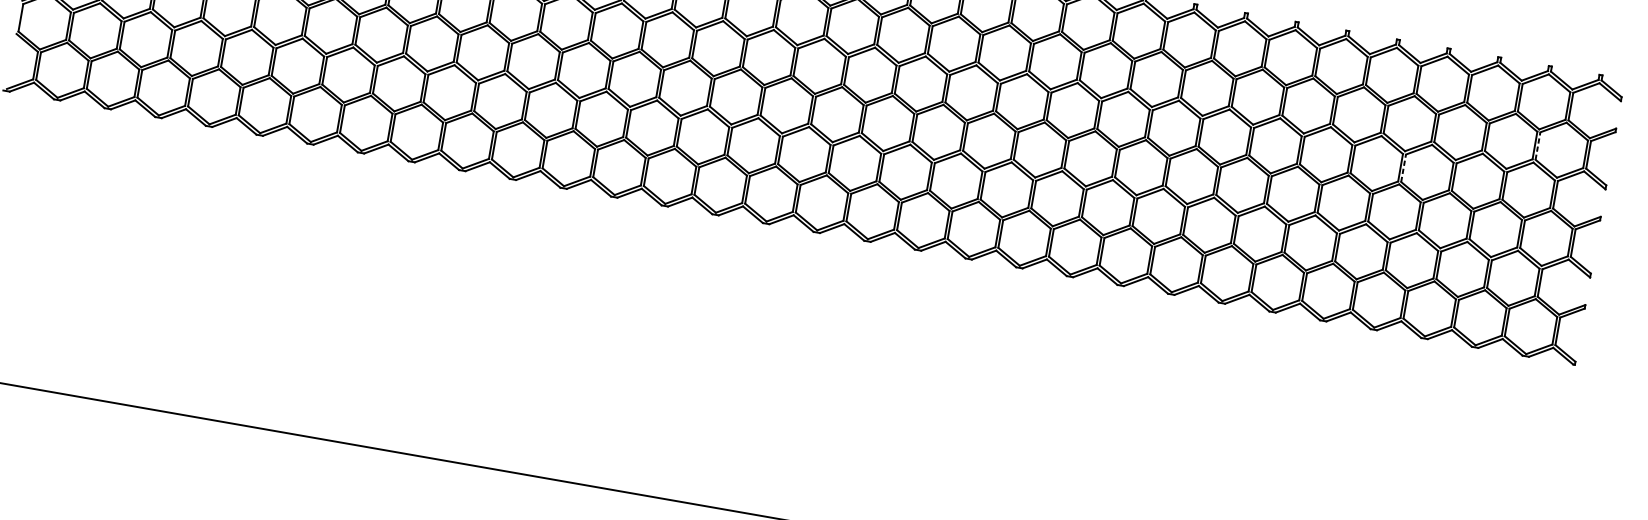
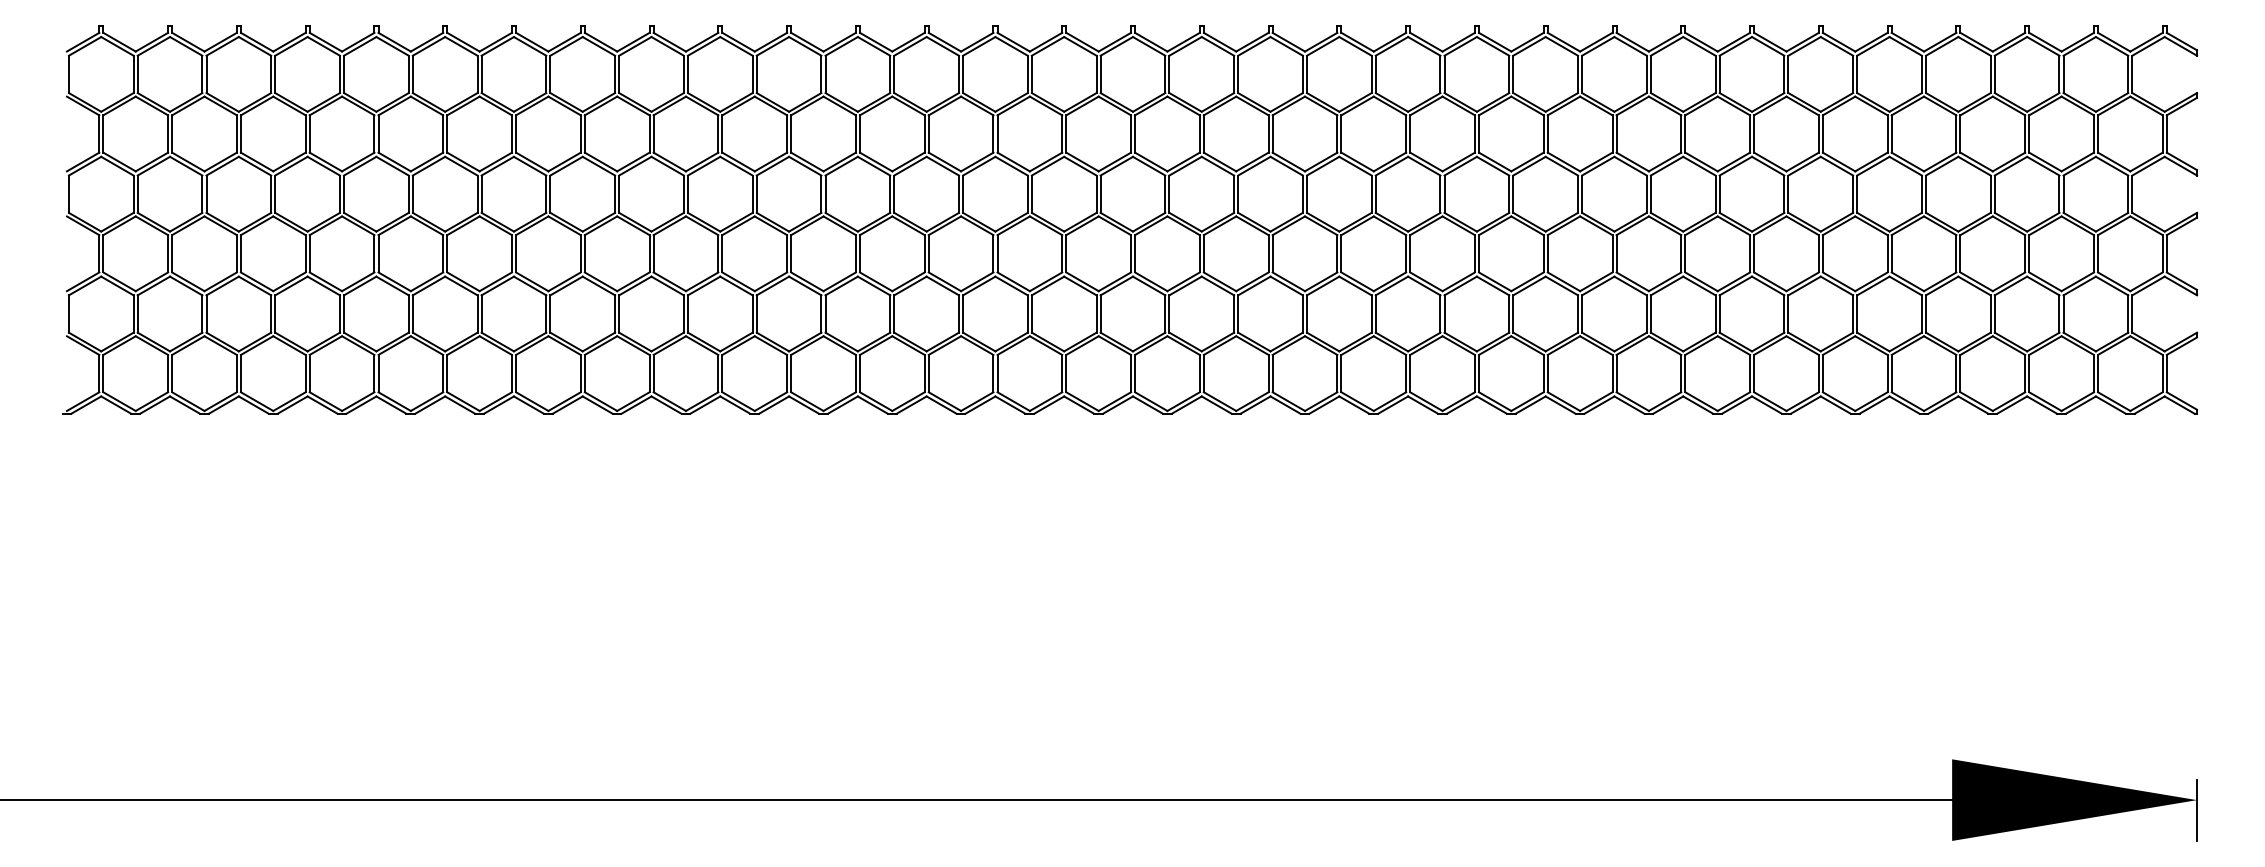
line: (1538, 146) -> (2098, 134), dashed -> solid
line: (1403, 168) -> (1926, 194), dashed -> solid

